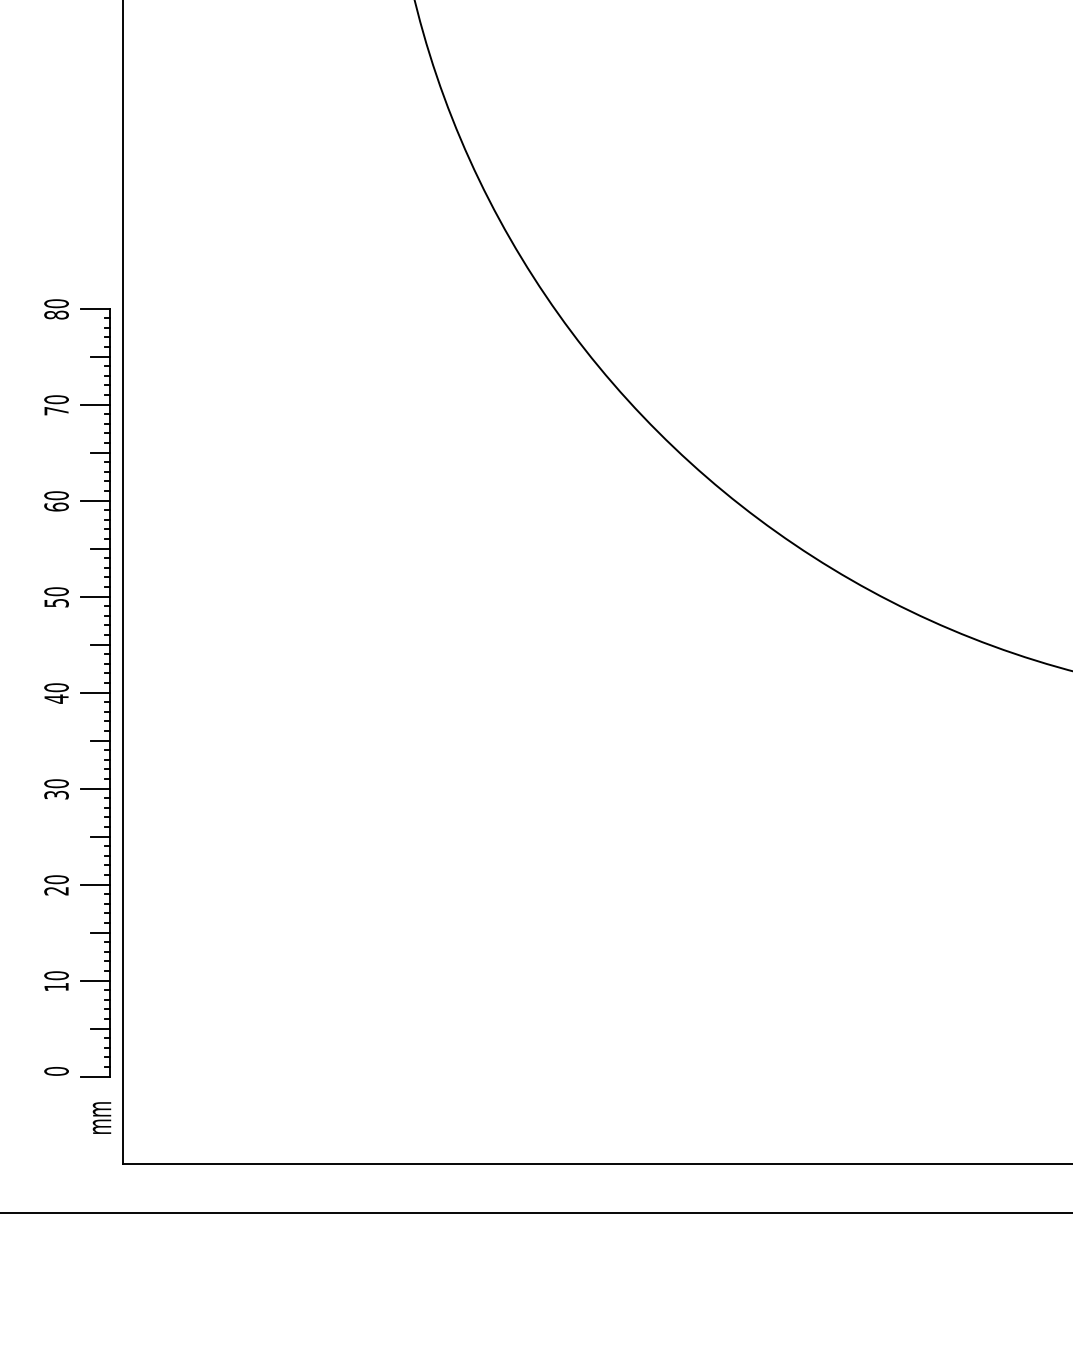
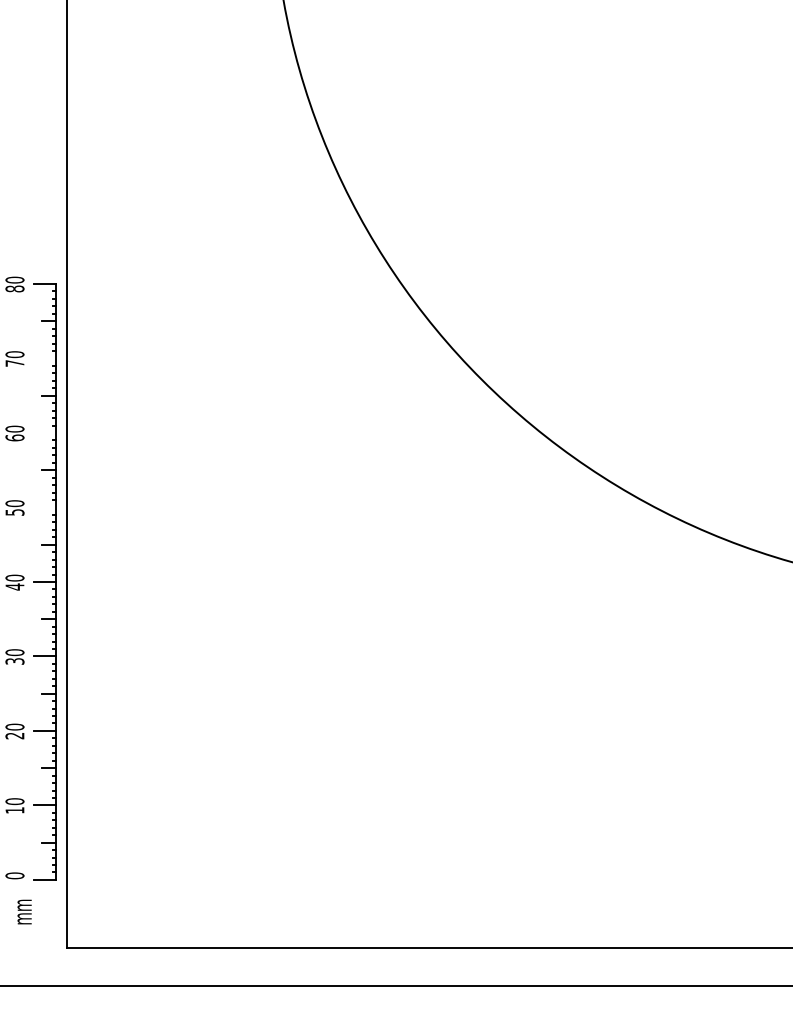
line: (95, 404) -> (45, 358), removed
line: (95, 500) -> (45, 432), removed
line: (95, 596) -> (45, 507), removed
text: (101, 1117) -> (24, 911), moved

